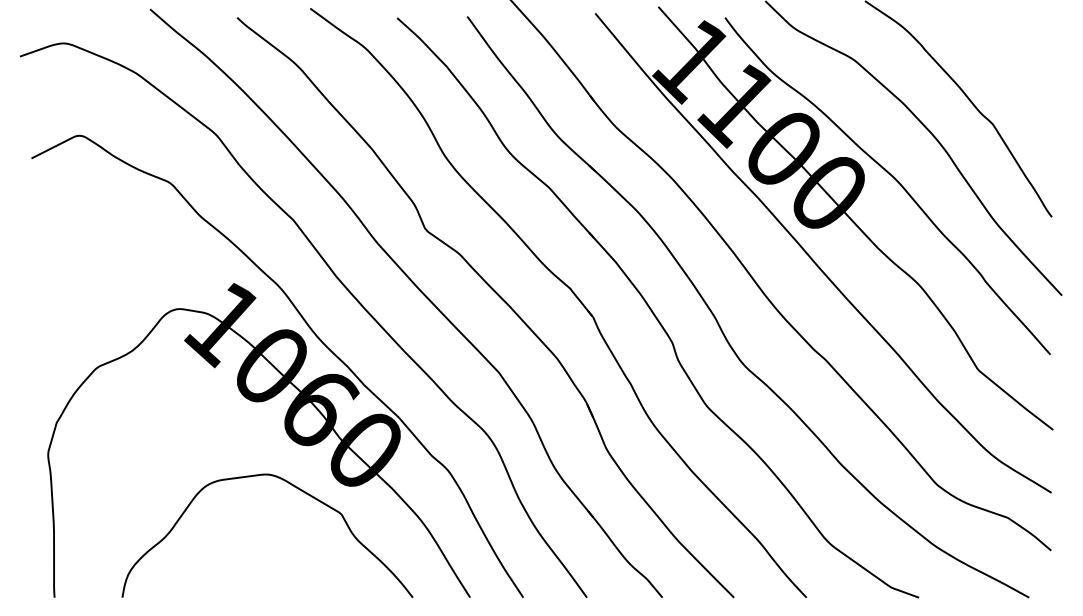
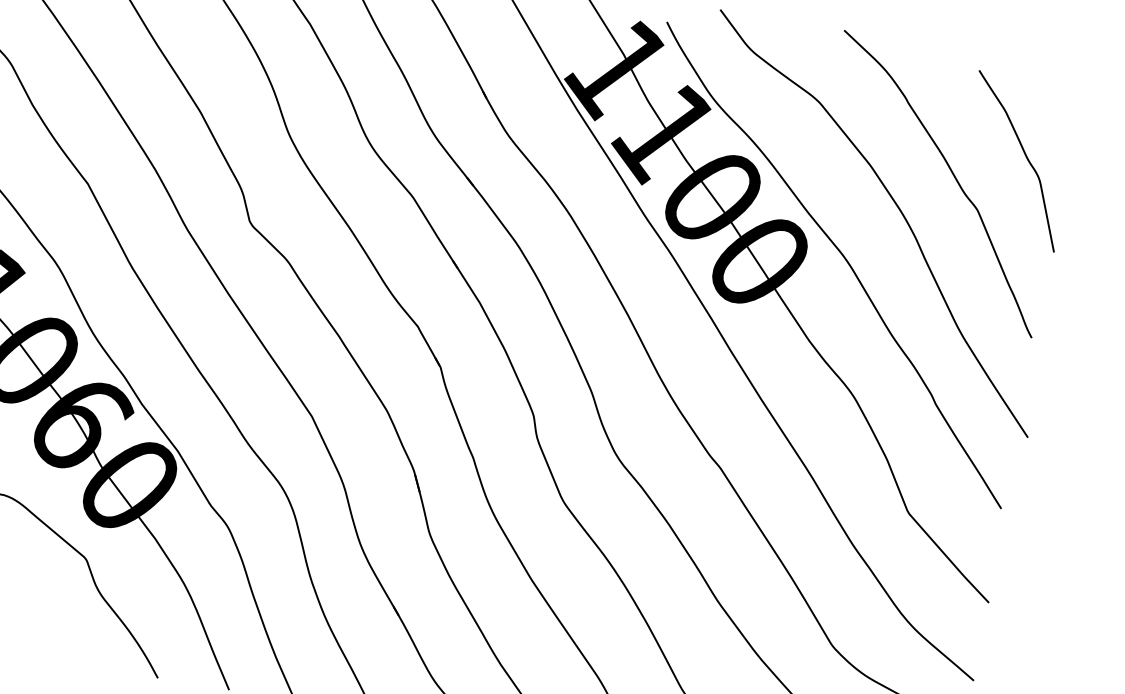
curve: (1021, 74) -> (1023, 154), added

